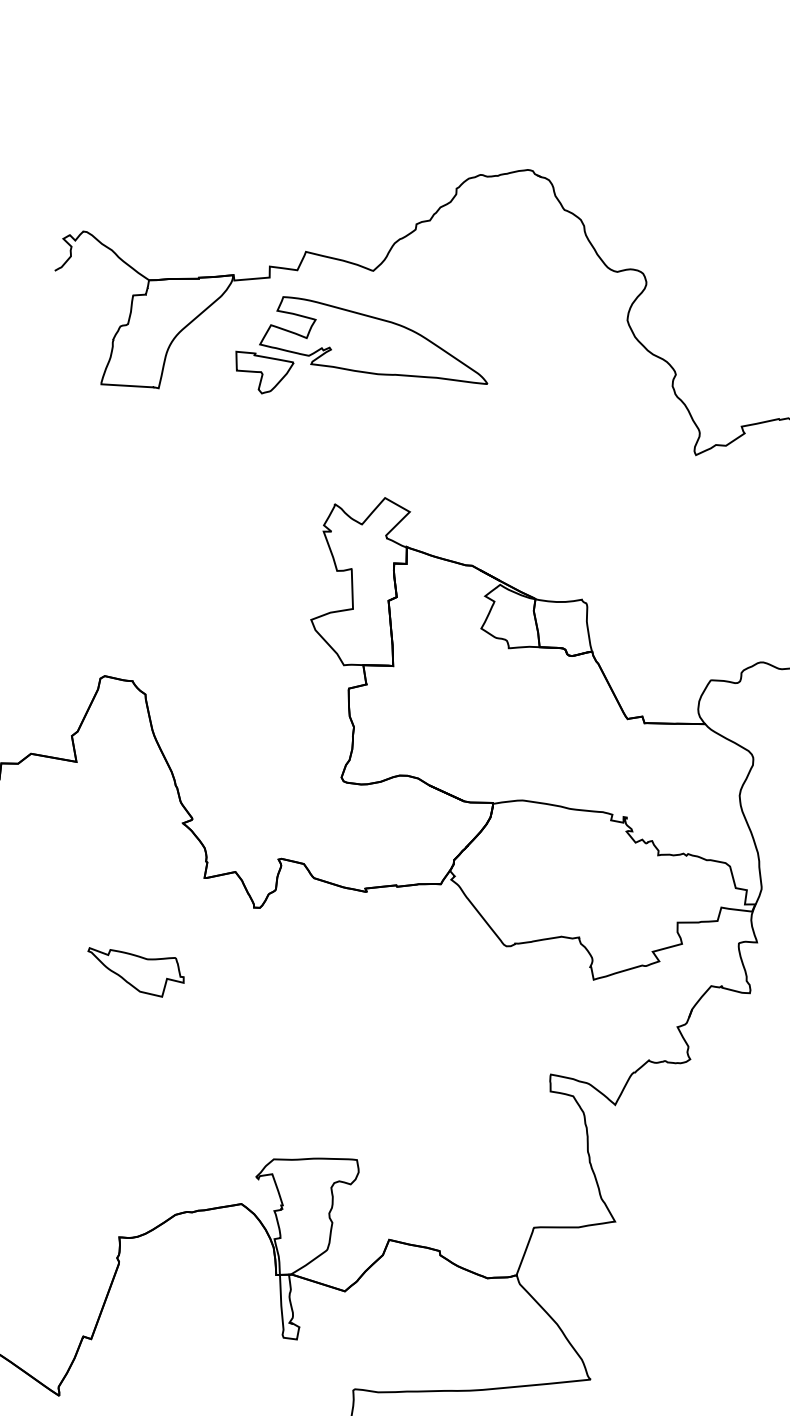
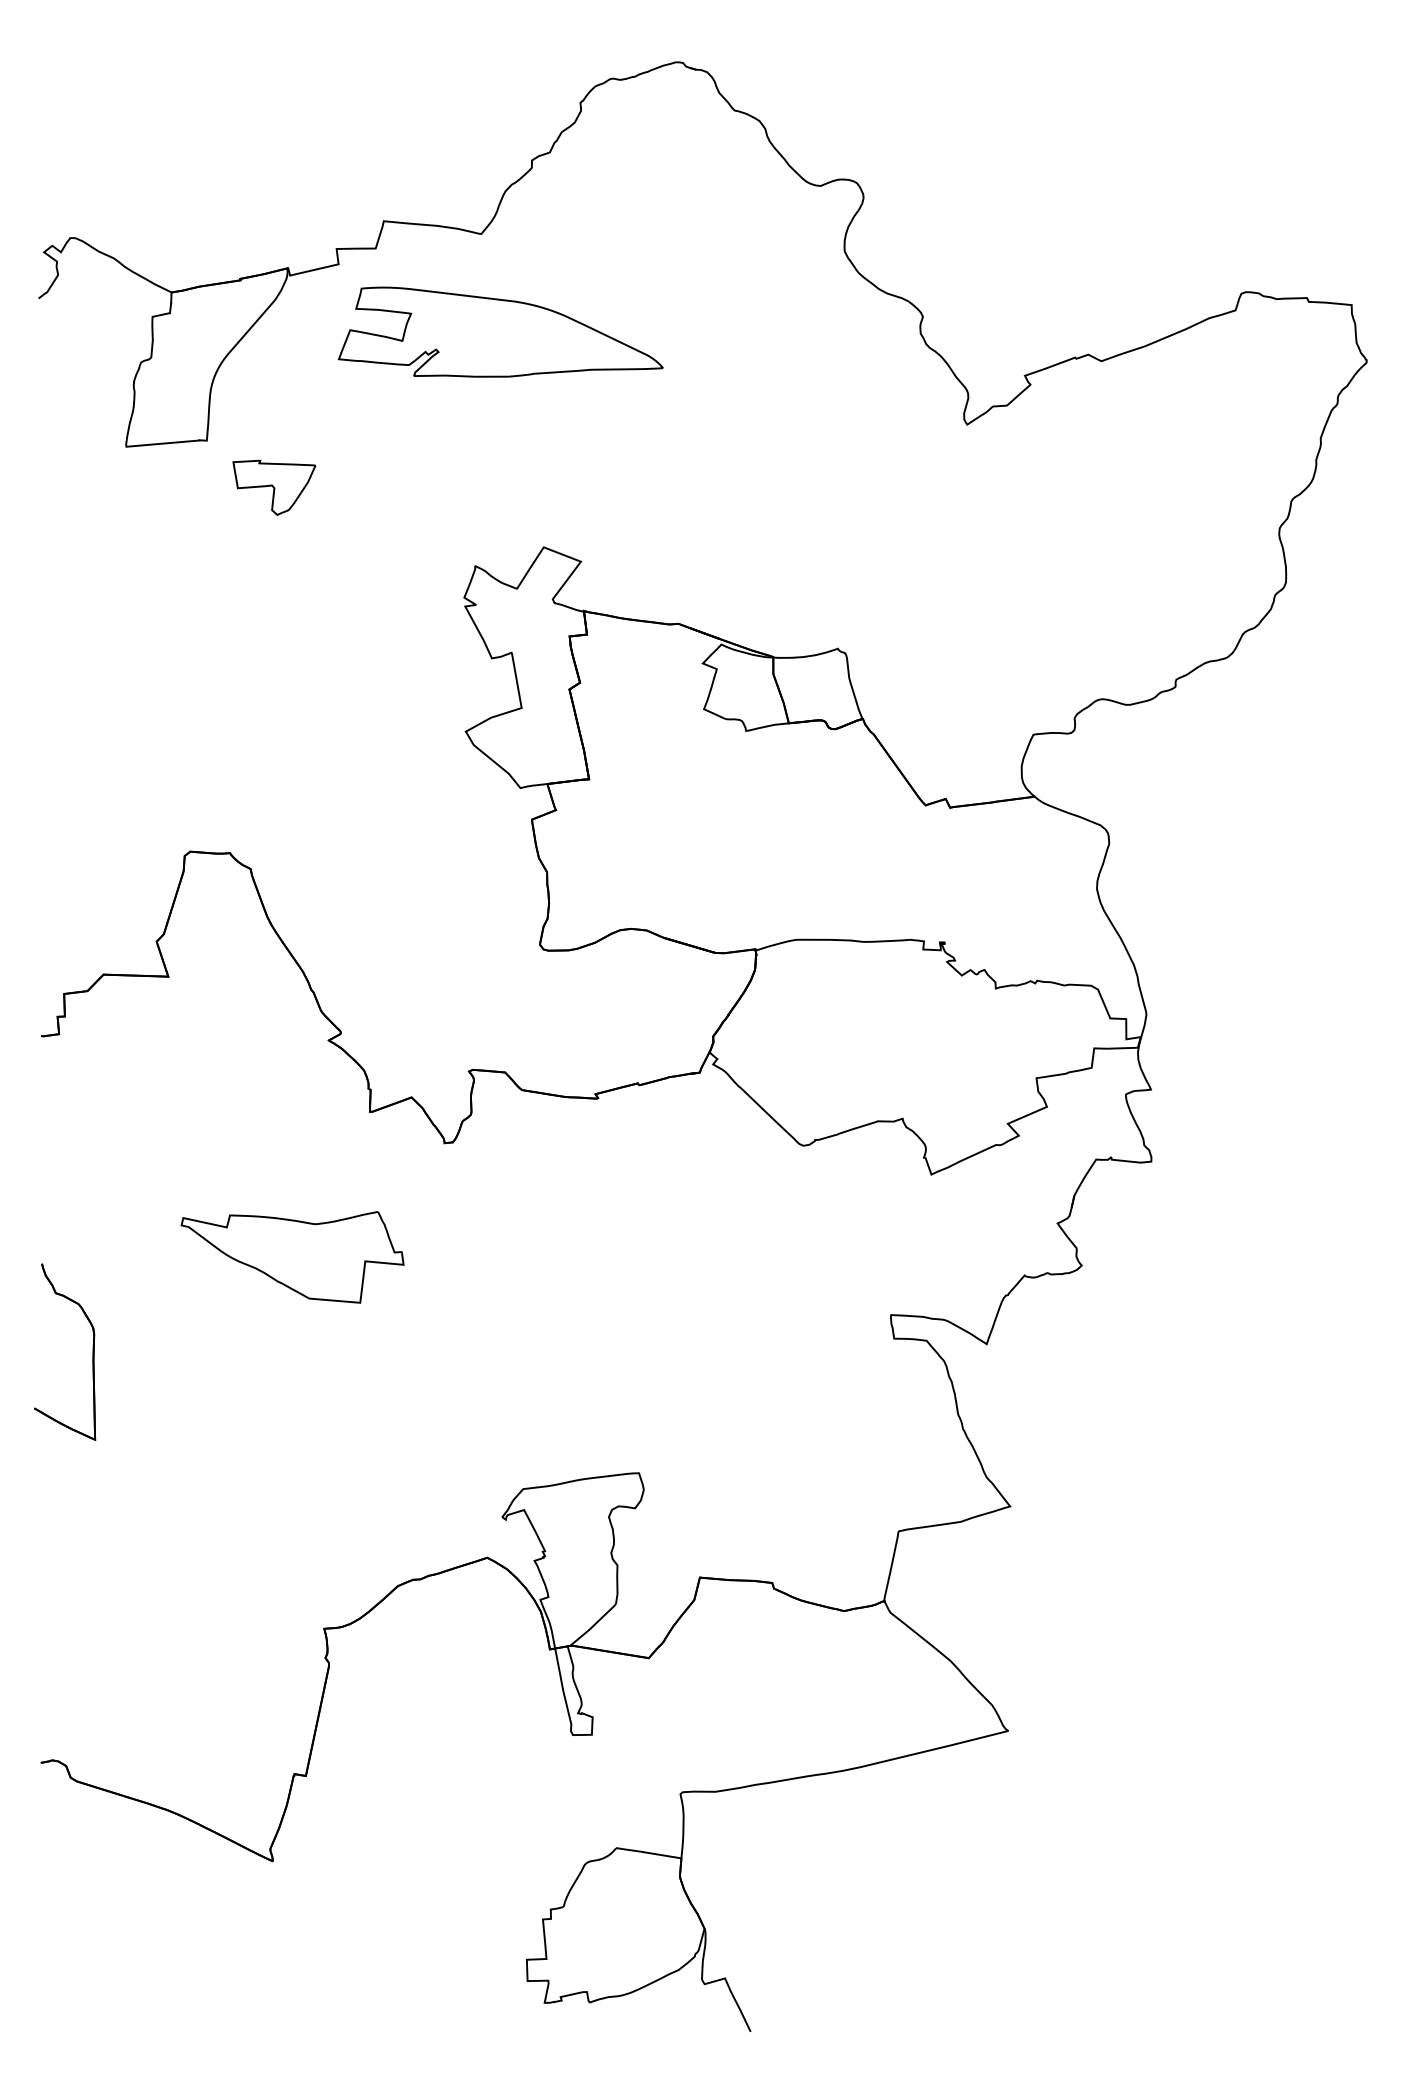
part: (262, 373) -> (274, 487), moved
part: (135, 972) -> (292, 1257), size x1.6

